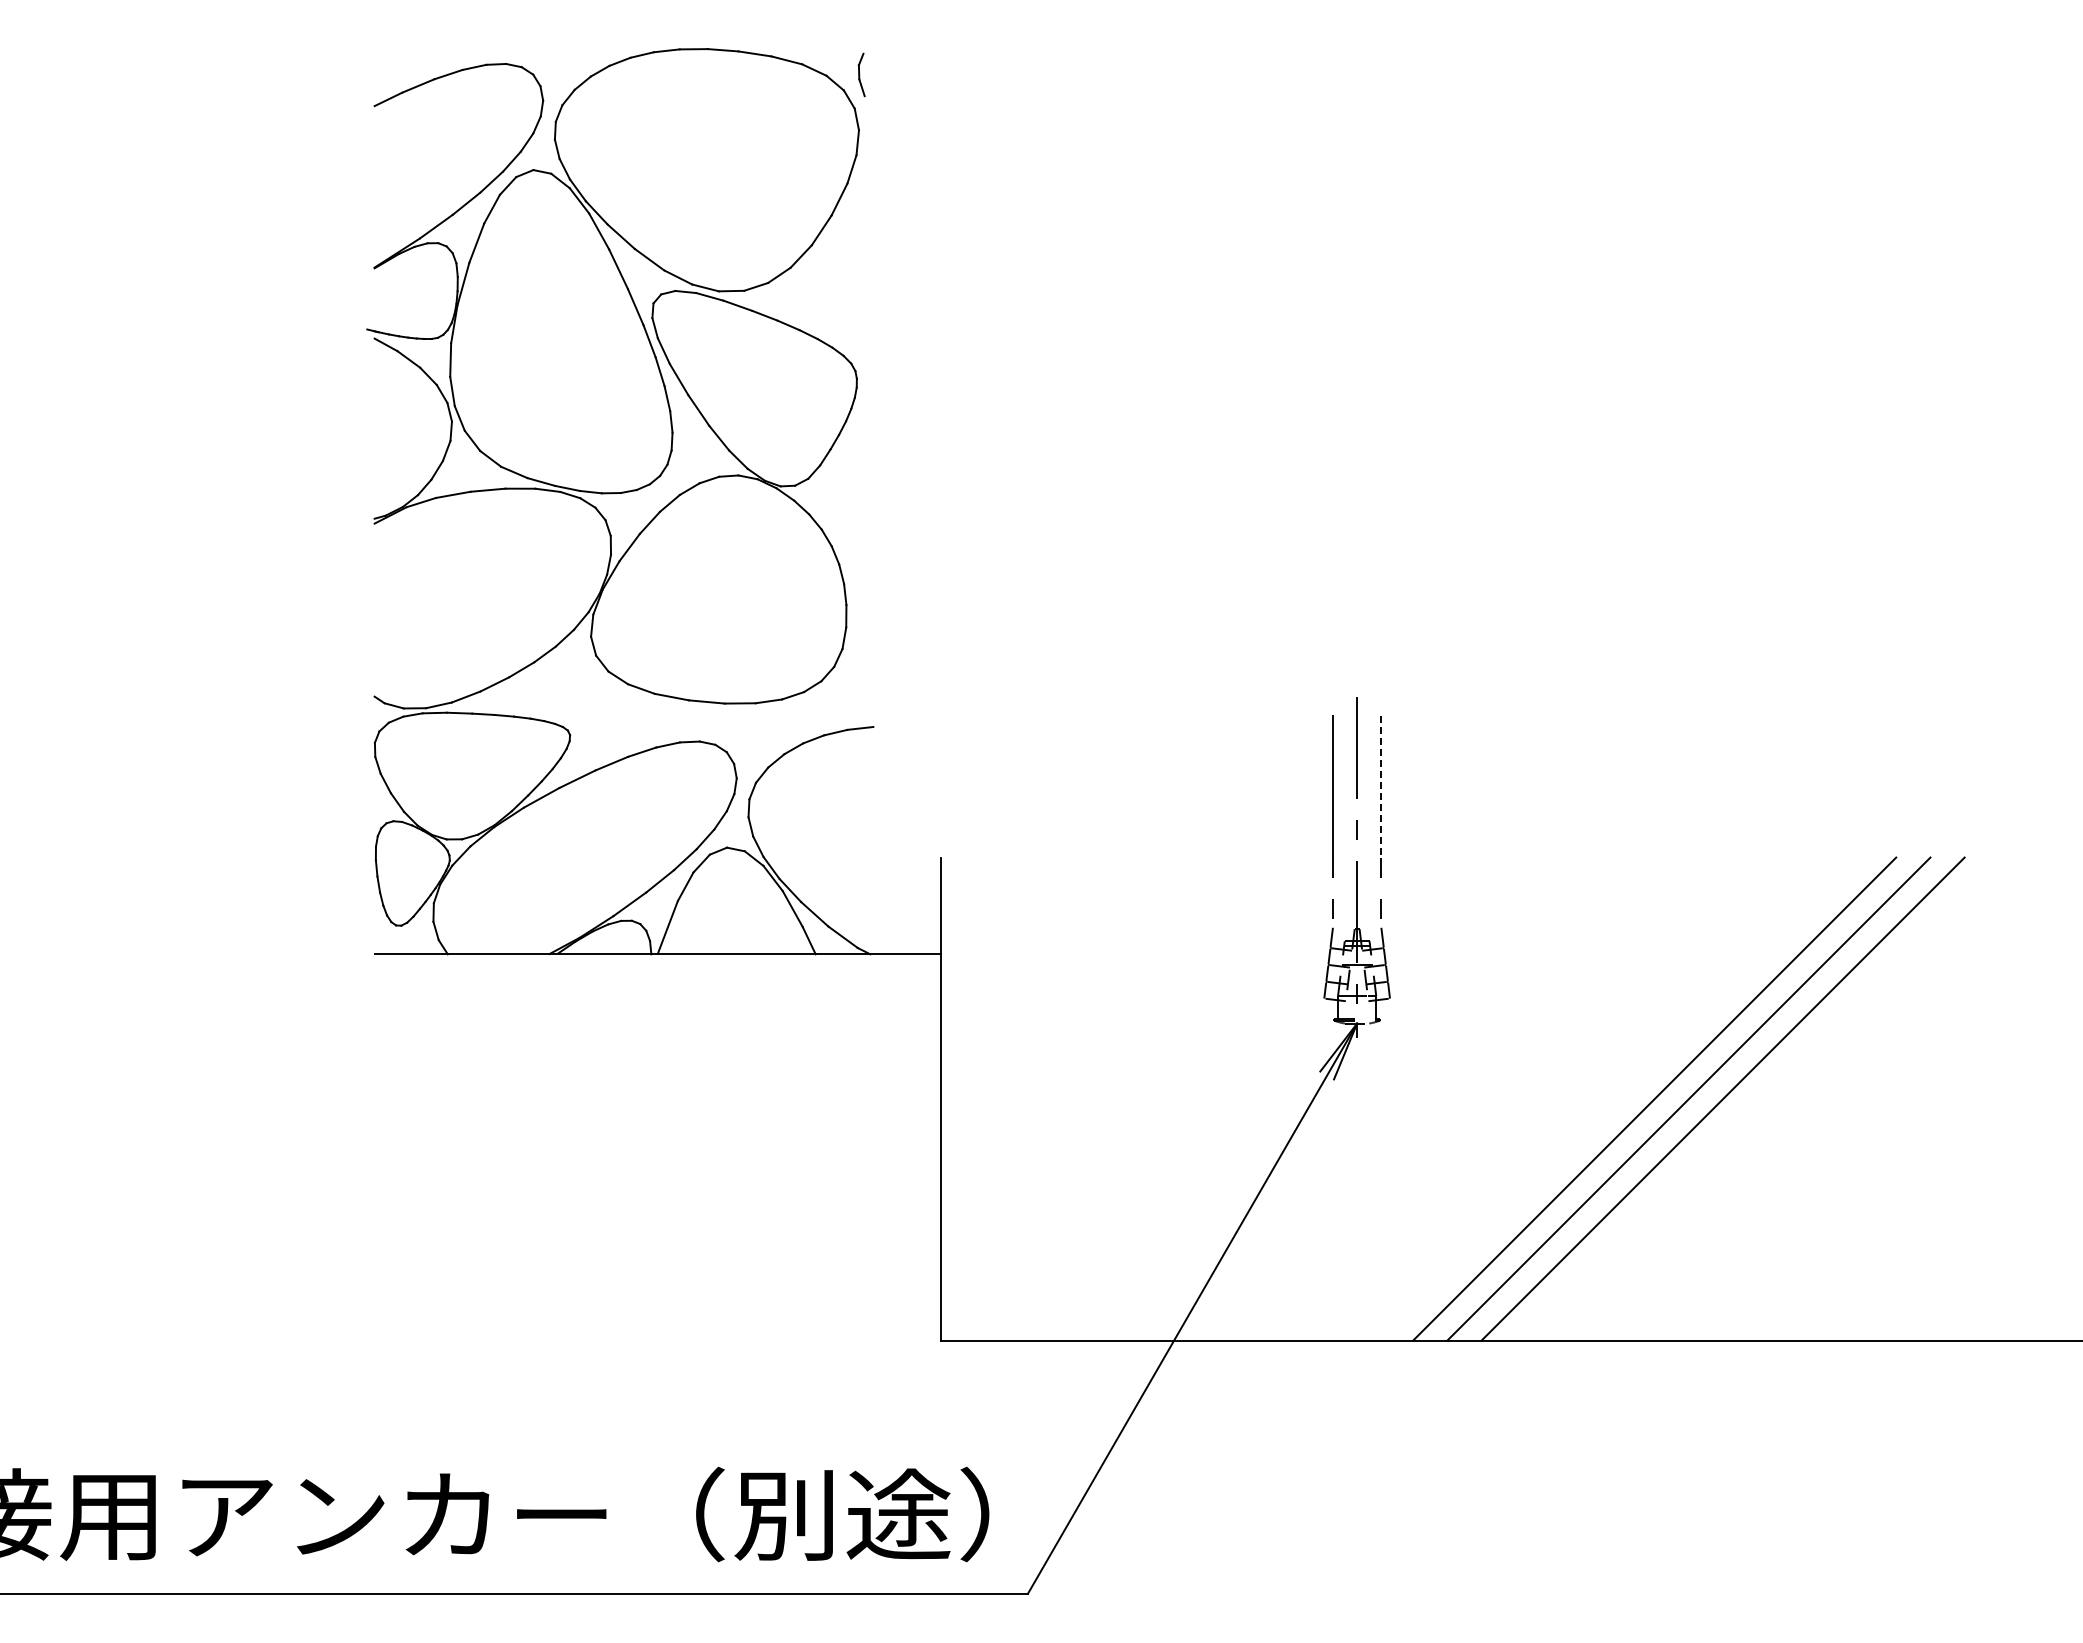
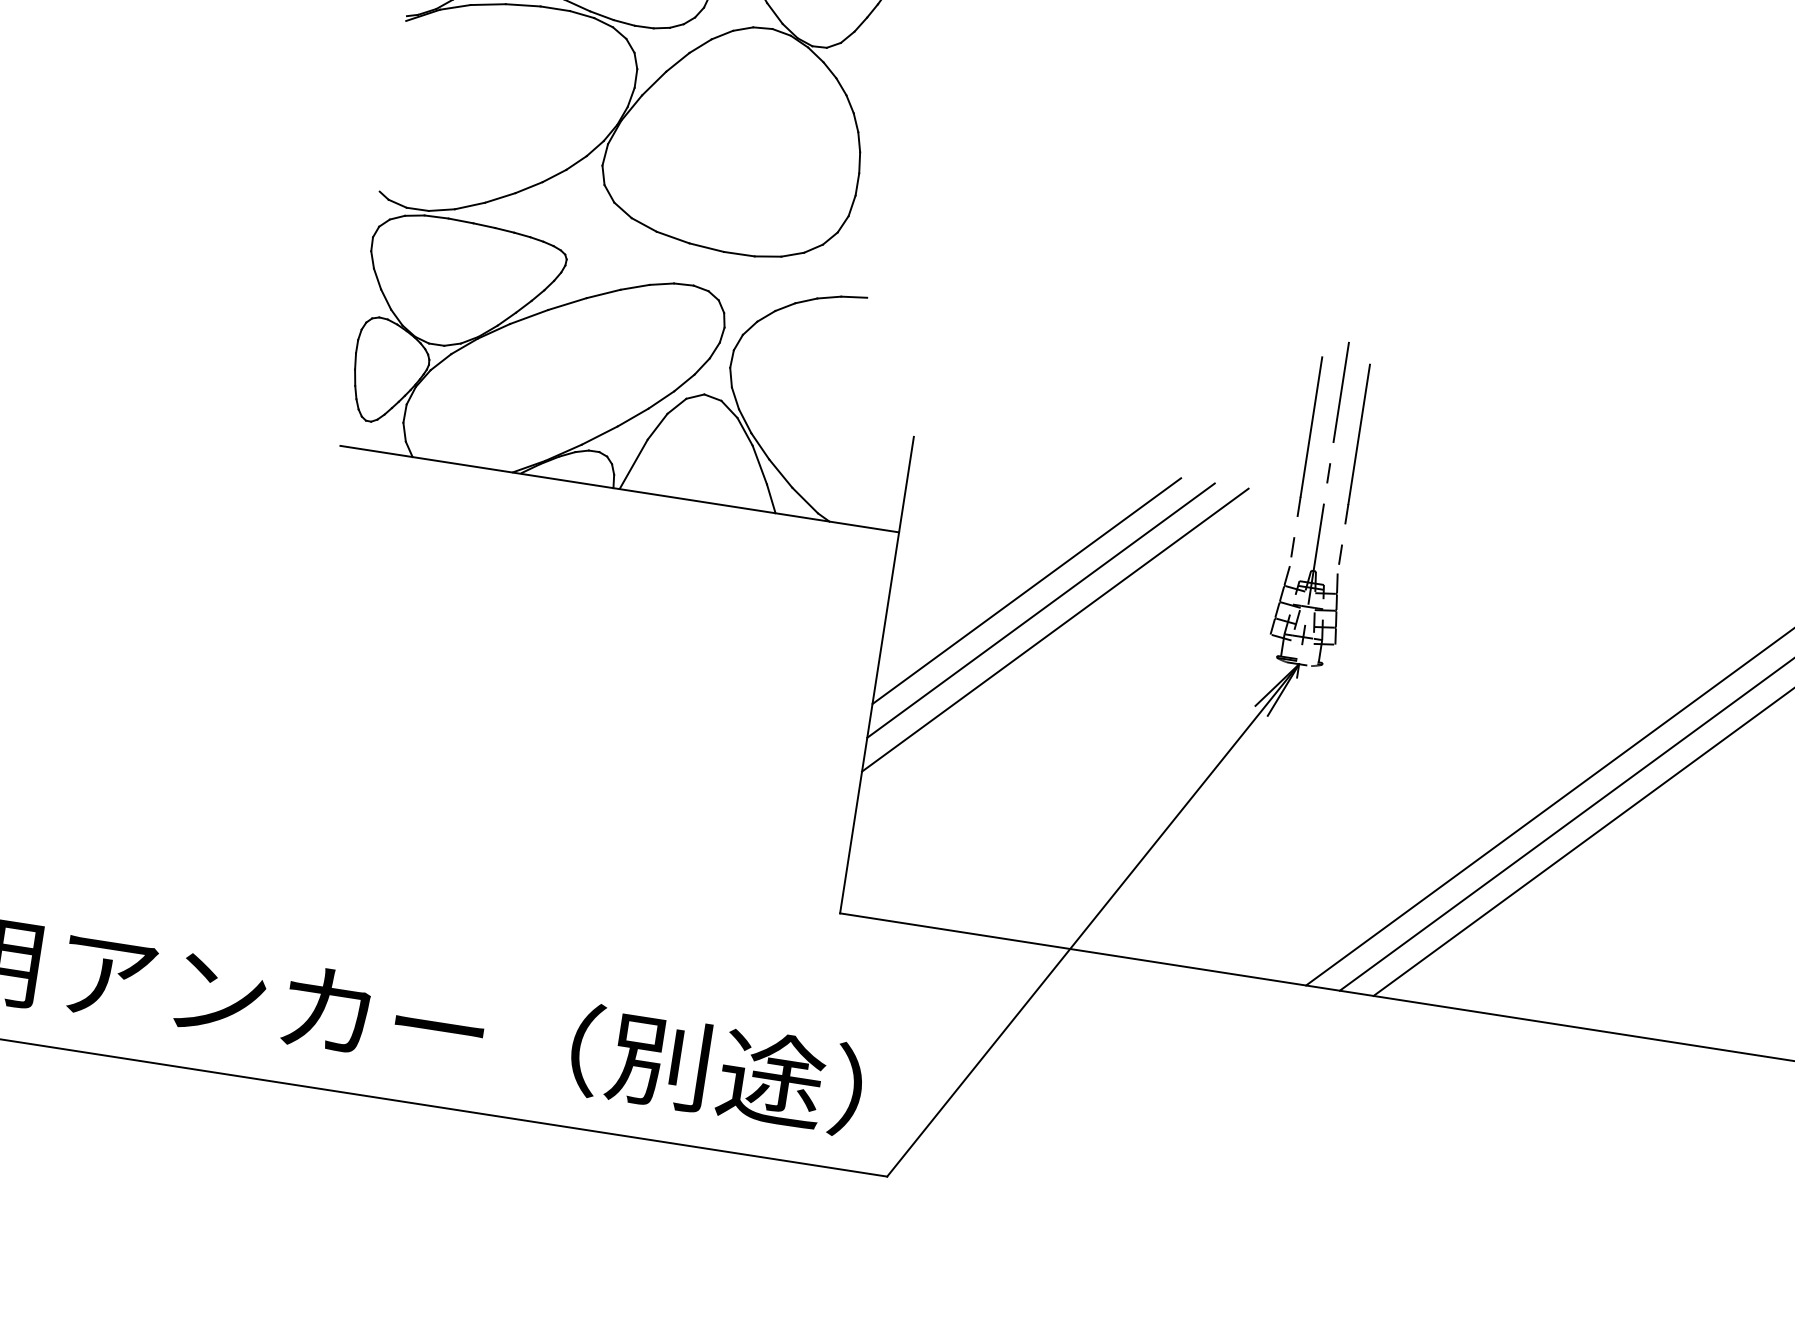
line: (1381, 786) -> (1359, 434), dashed -> solid
line: (1075, 992) -> (1026, 590), added
line: (1092, 1009) -> (1040, 609), added
line: (1110, 1026) -> (1055, 629), added

